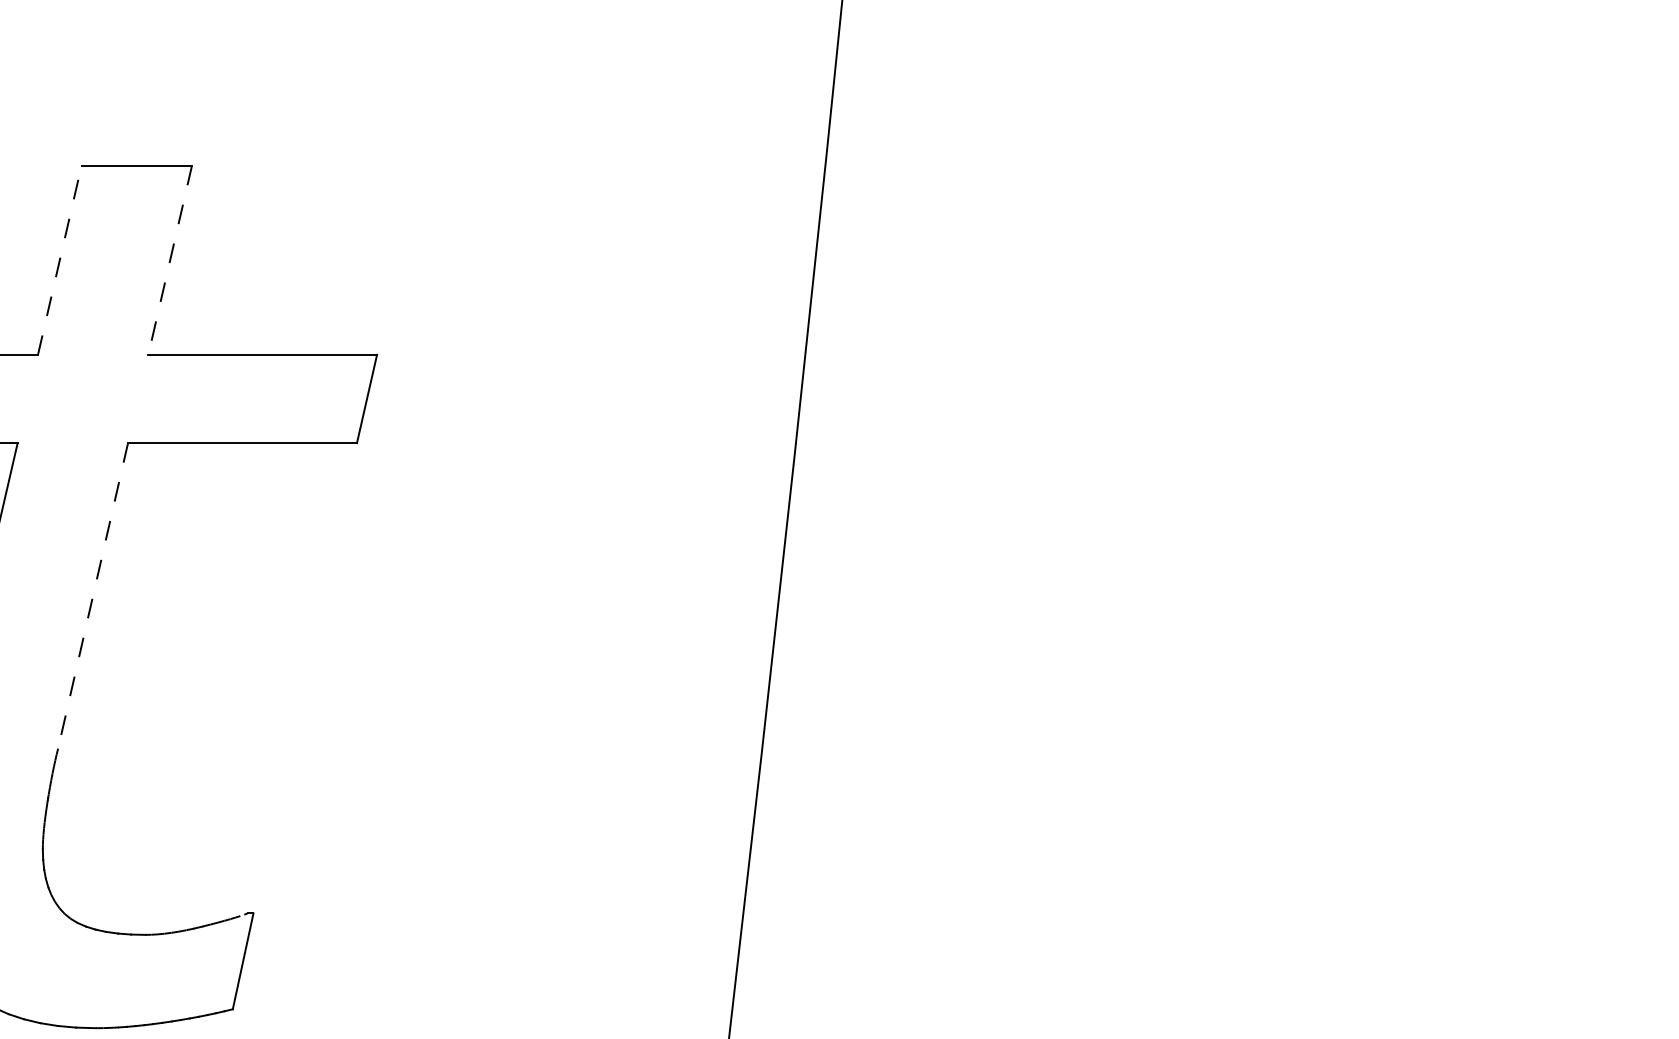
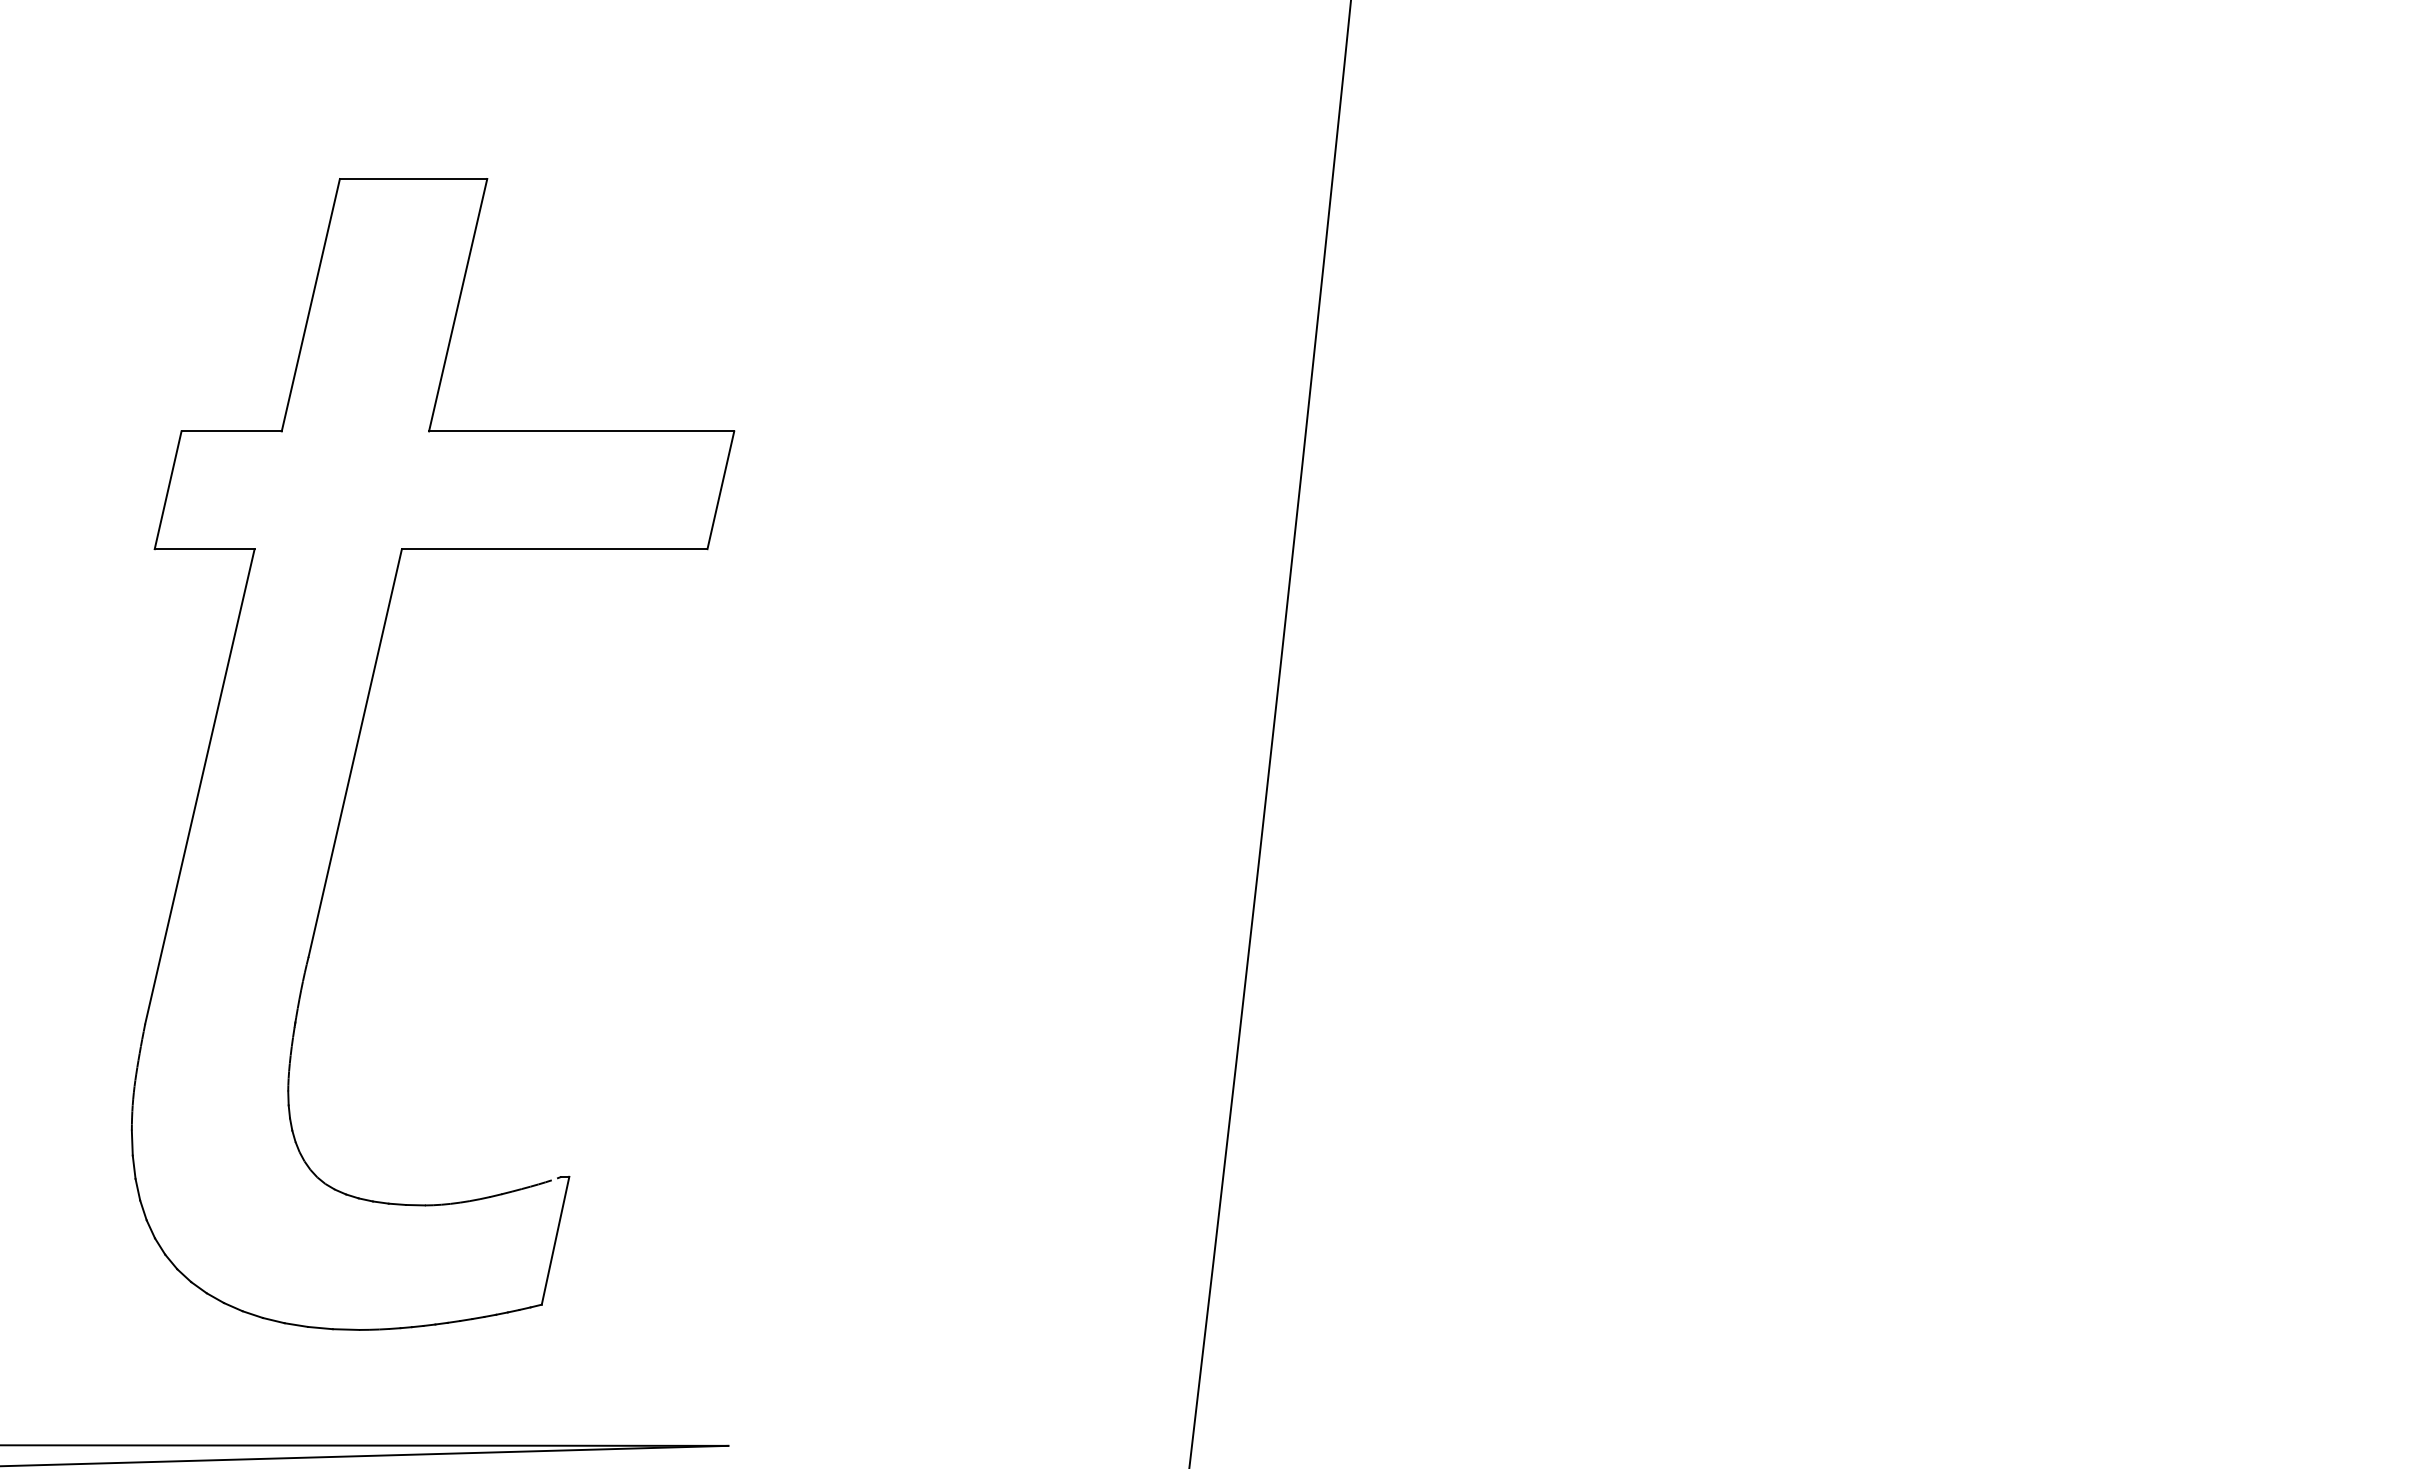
line: (59, 260) -> (310, 305), dashed -> solid
line: (170, 260) -> (458, 305), dashed -> solid
line: (93, 596) -> (355, 753), dashed -> solid

